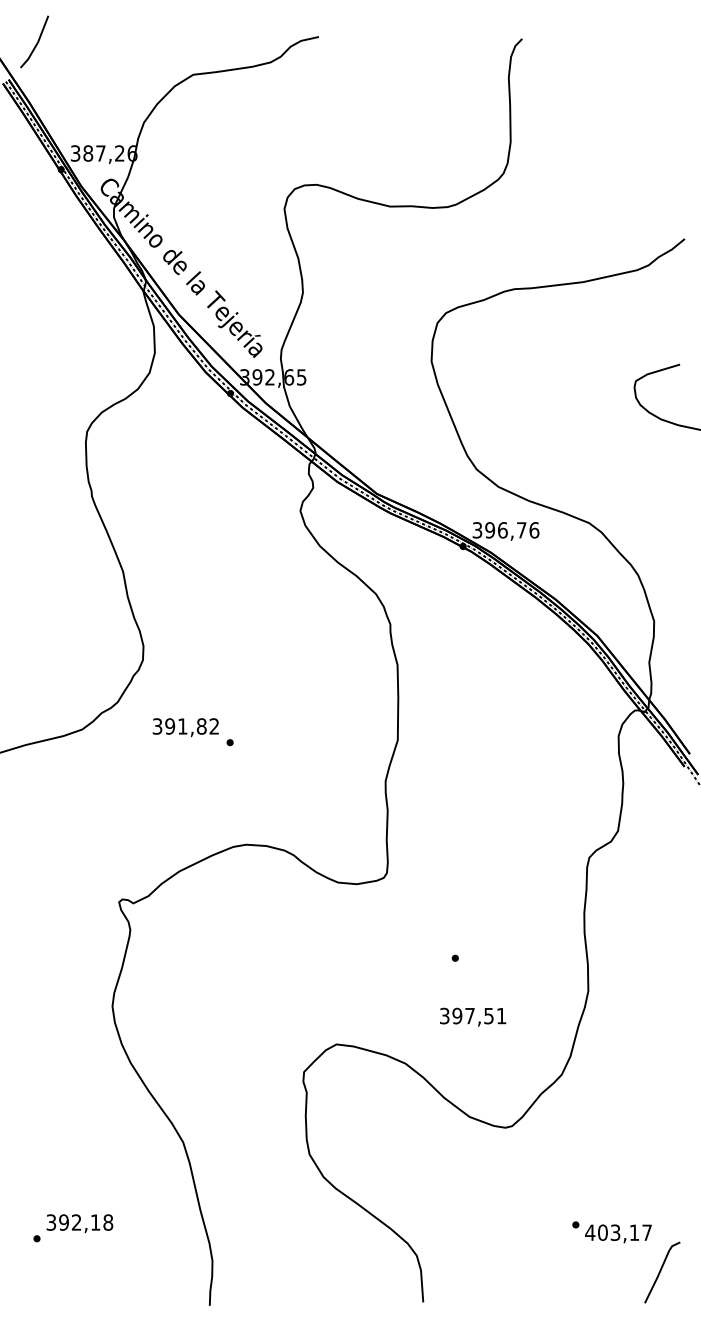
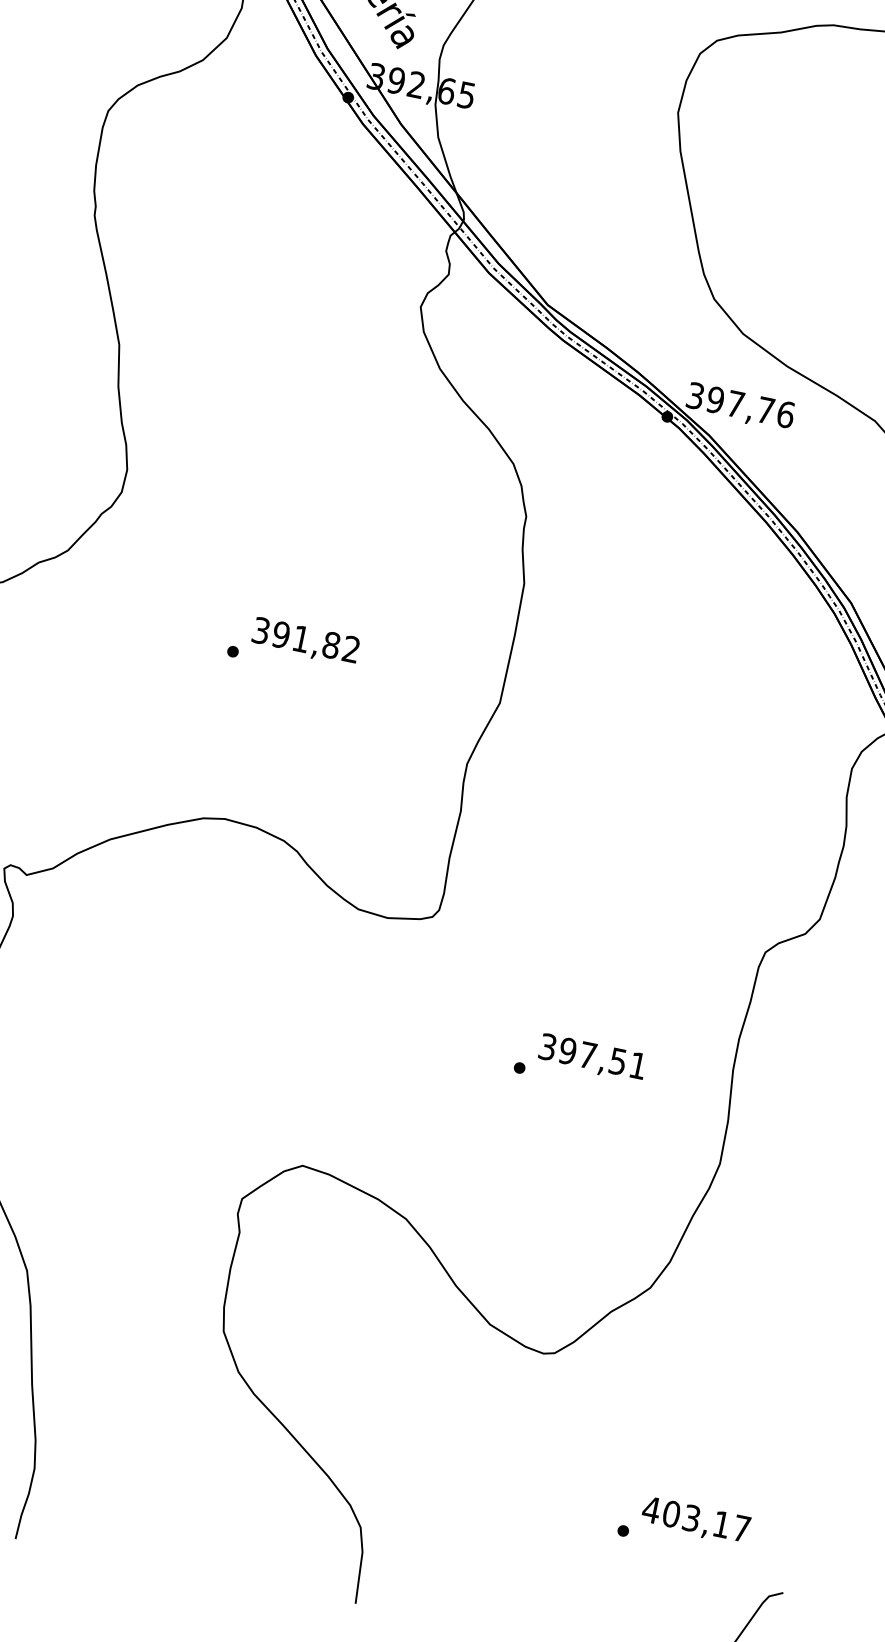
text: (502, 530) -> (735, 404), 396,76 -> 397,76
text: (185, 727) -> (305, 641), moved
text: (473, 1016) -> (593, 1057), moved
text: (618, 1233) -> (696, 1520), moved

